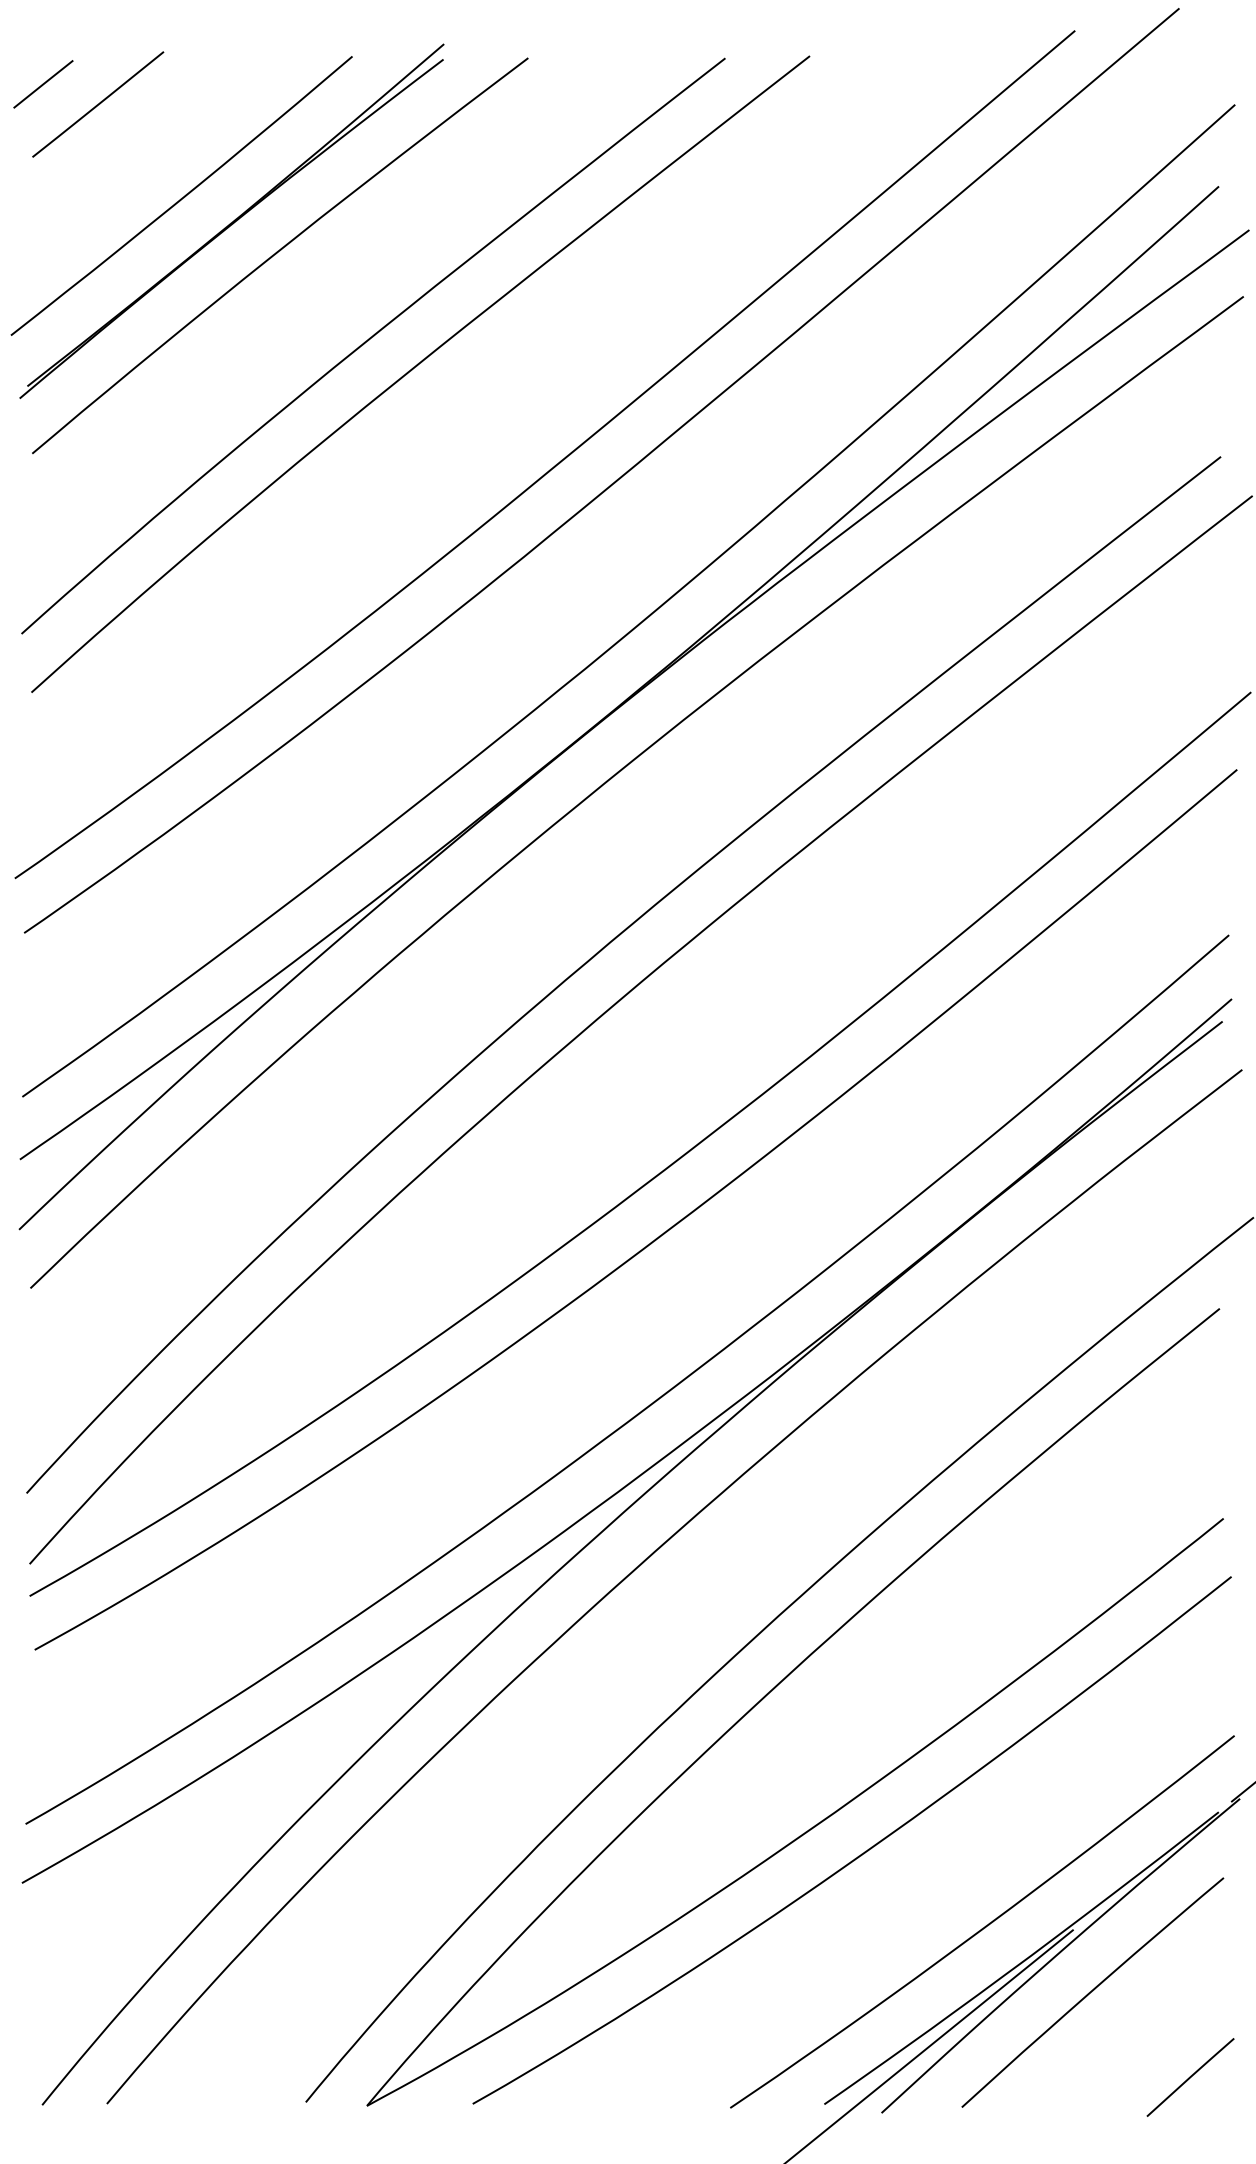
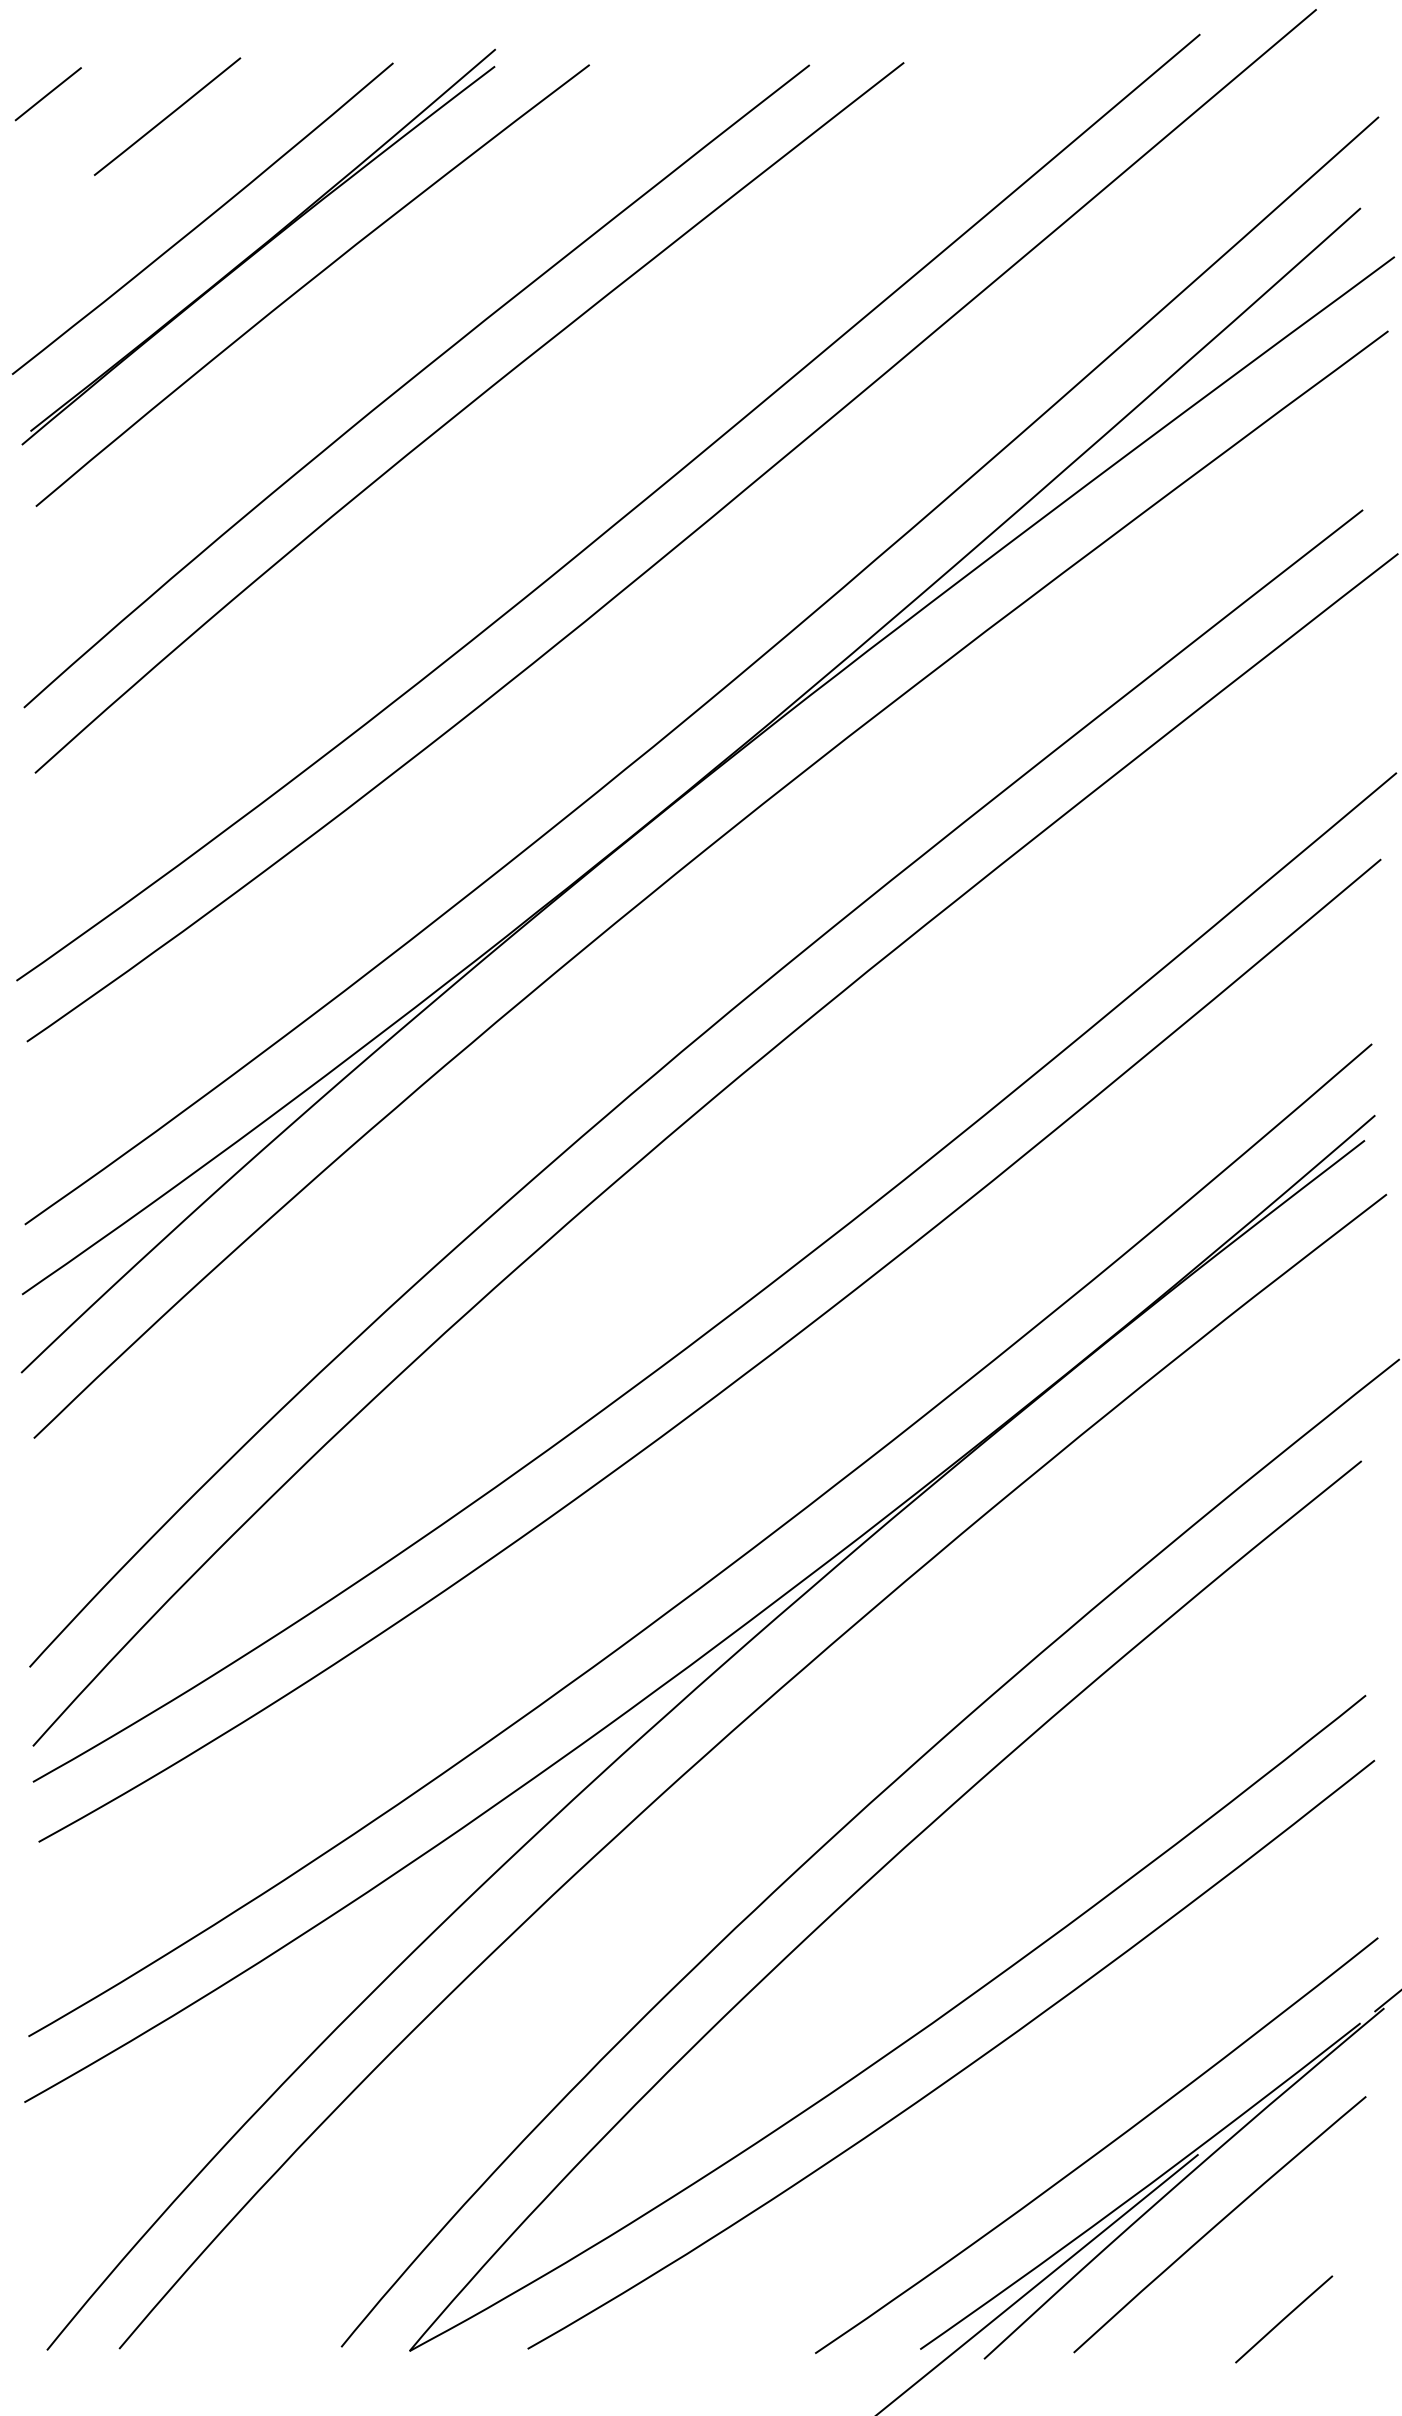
line: (98, 104) -> (167, 116), moved
line: (1190, 2077) -> (1284, 2319), moved

